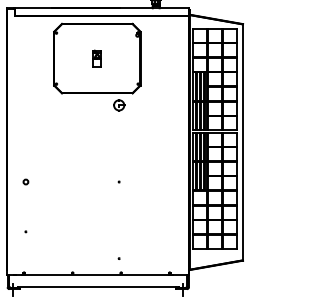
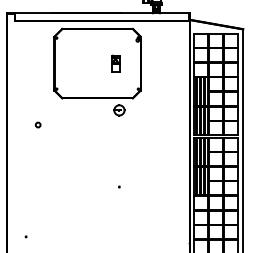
part: (96, 58) -> (114, 63), moved
circle: (25, 181) -> (37, 124), moved

